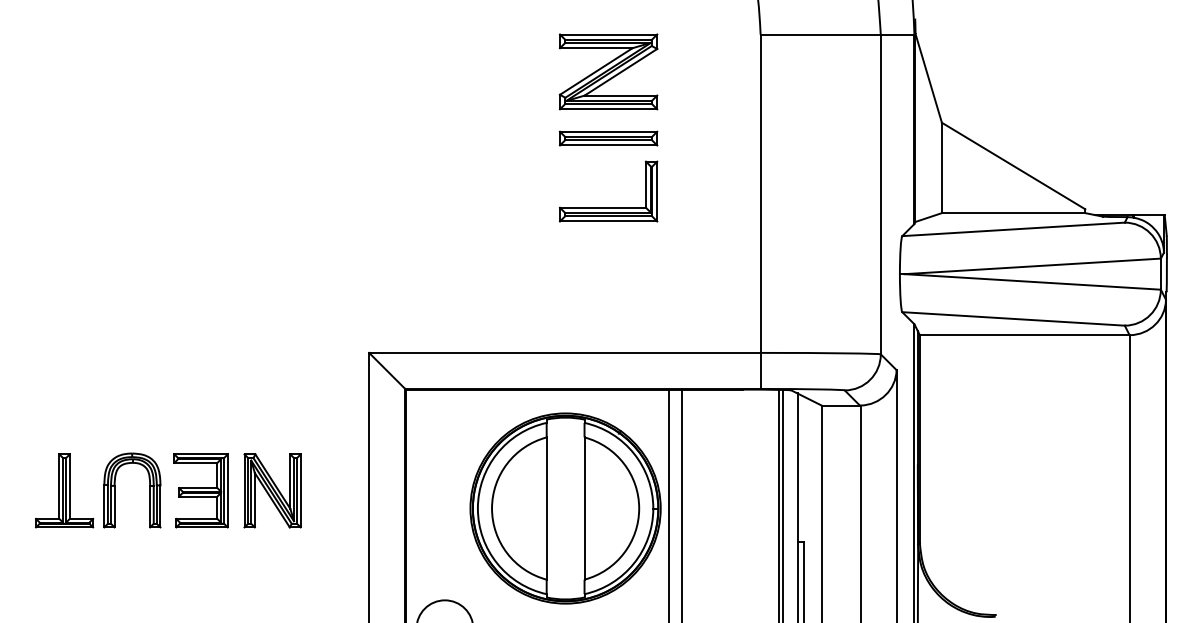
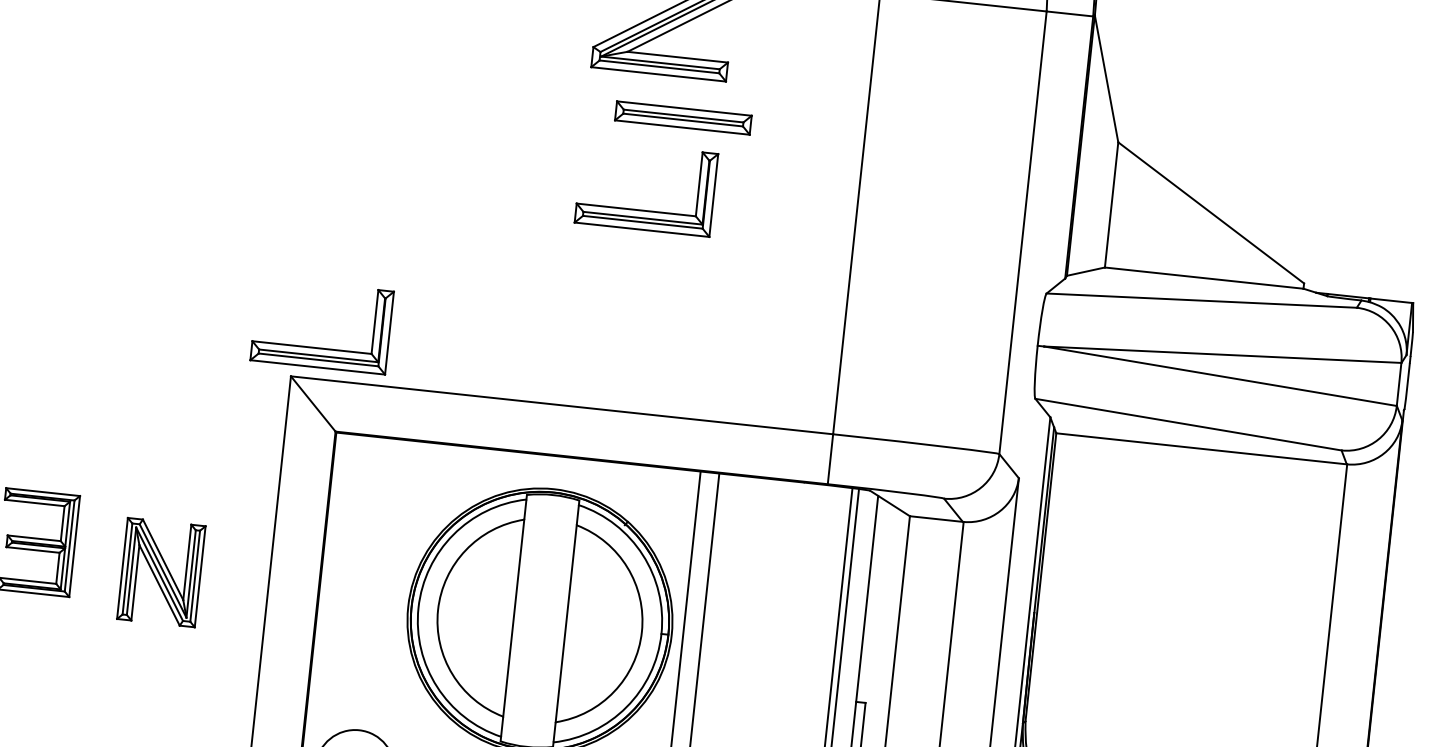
part: (608, 138) -> (683, 117), moved
part: (387, 330) -> (319, 348), added
part: (272, 490) -> (161, 572), moved

